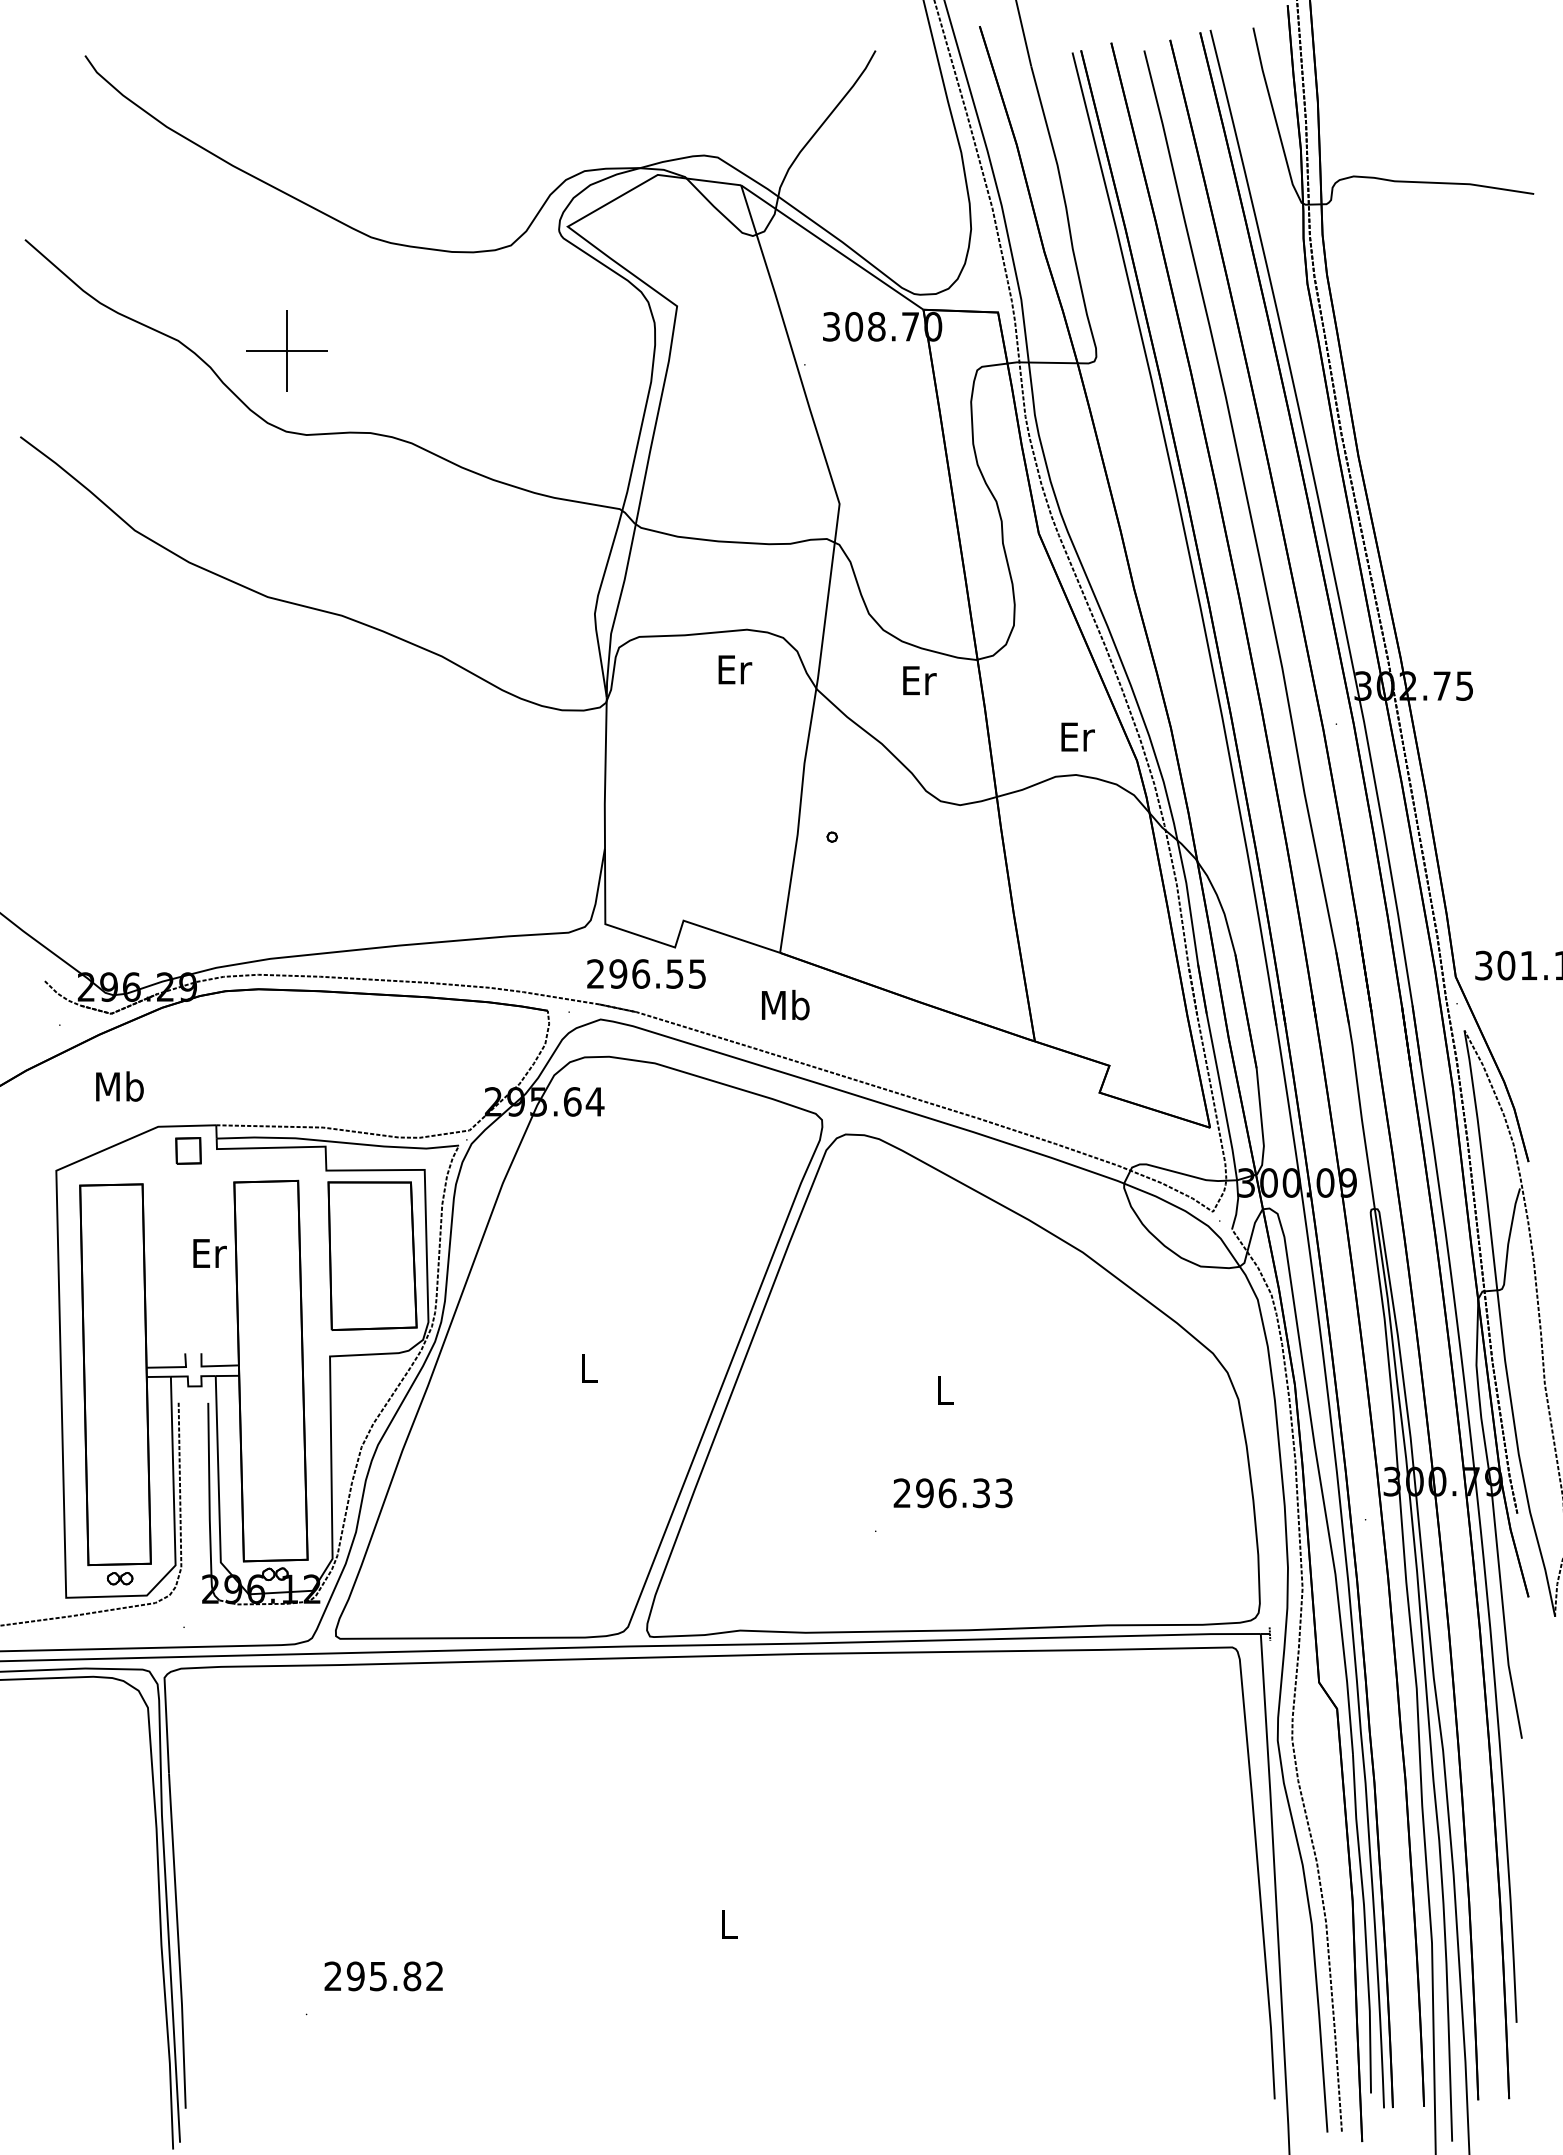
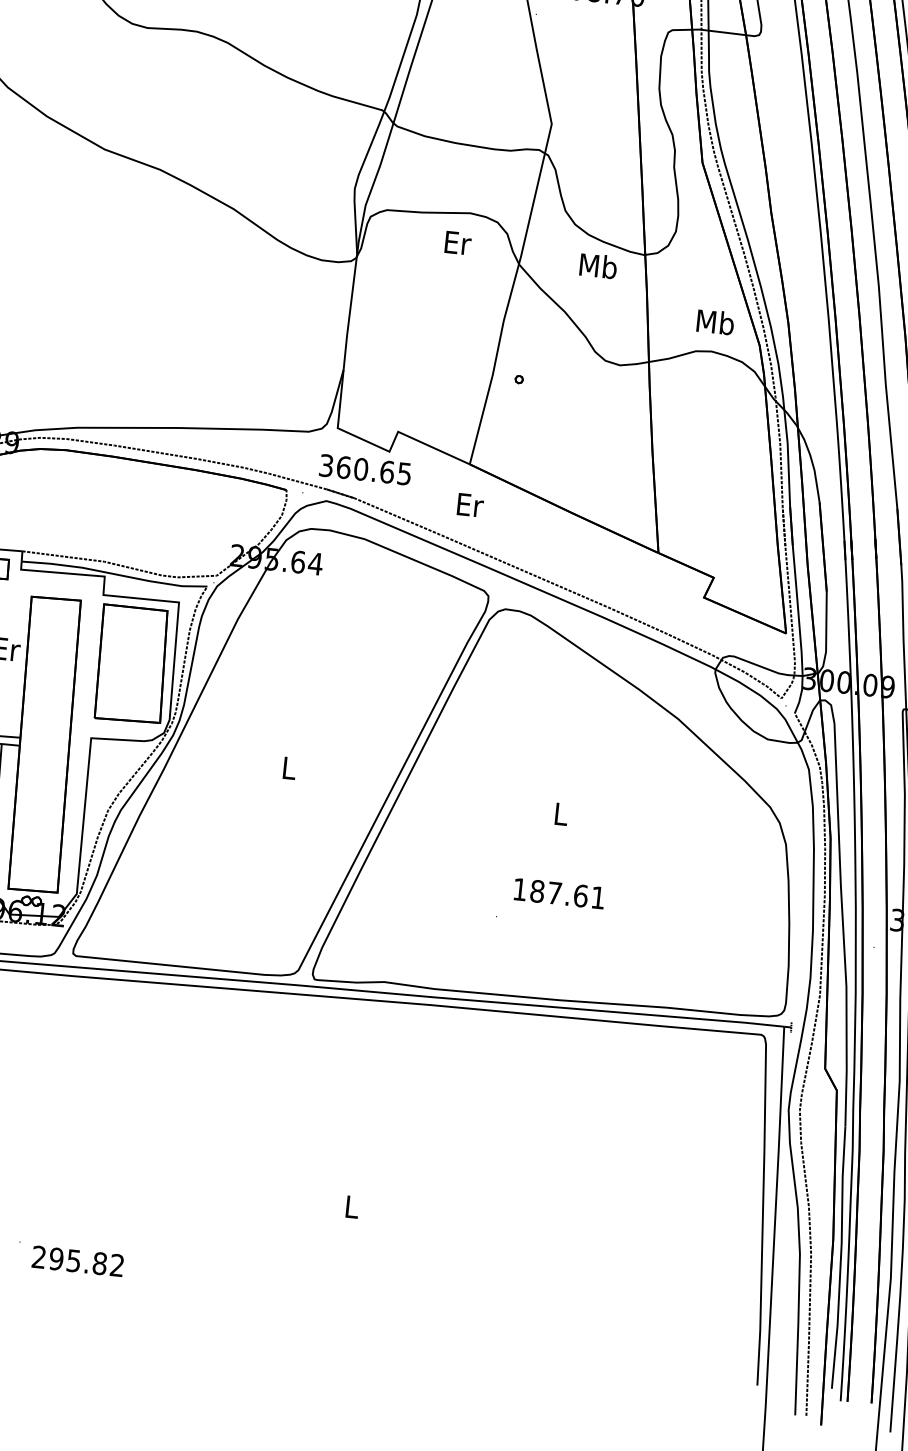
text: (918, 680) -> (598, 266), Er -> Mb
text: (1077, 736) -> (715, 322), Er -> Mb
text: (635, 973) -> (356, 468), 296.55 -> 360.65
text: (785, 1004) -> (469, 504), Mb -> Er
text: (952, 1493) -> (558, 893), 296.33 -> 187.61
text: (383, 1976) -> (77, 1261), moved

